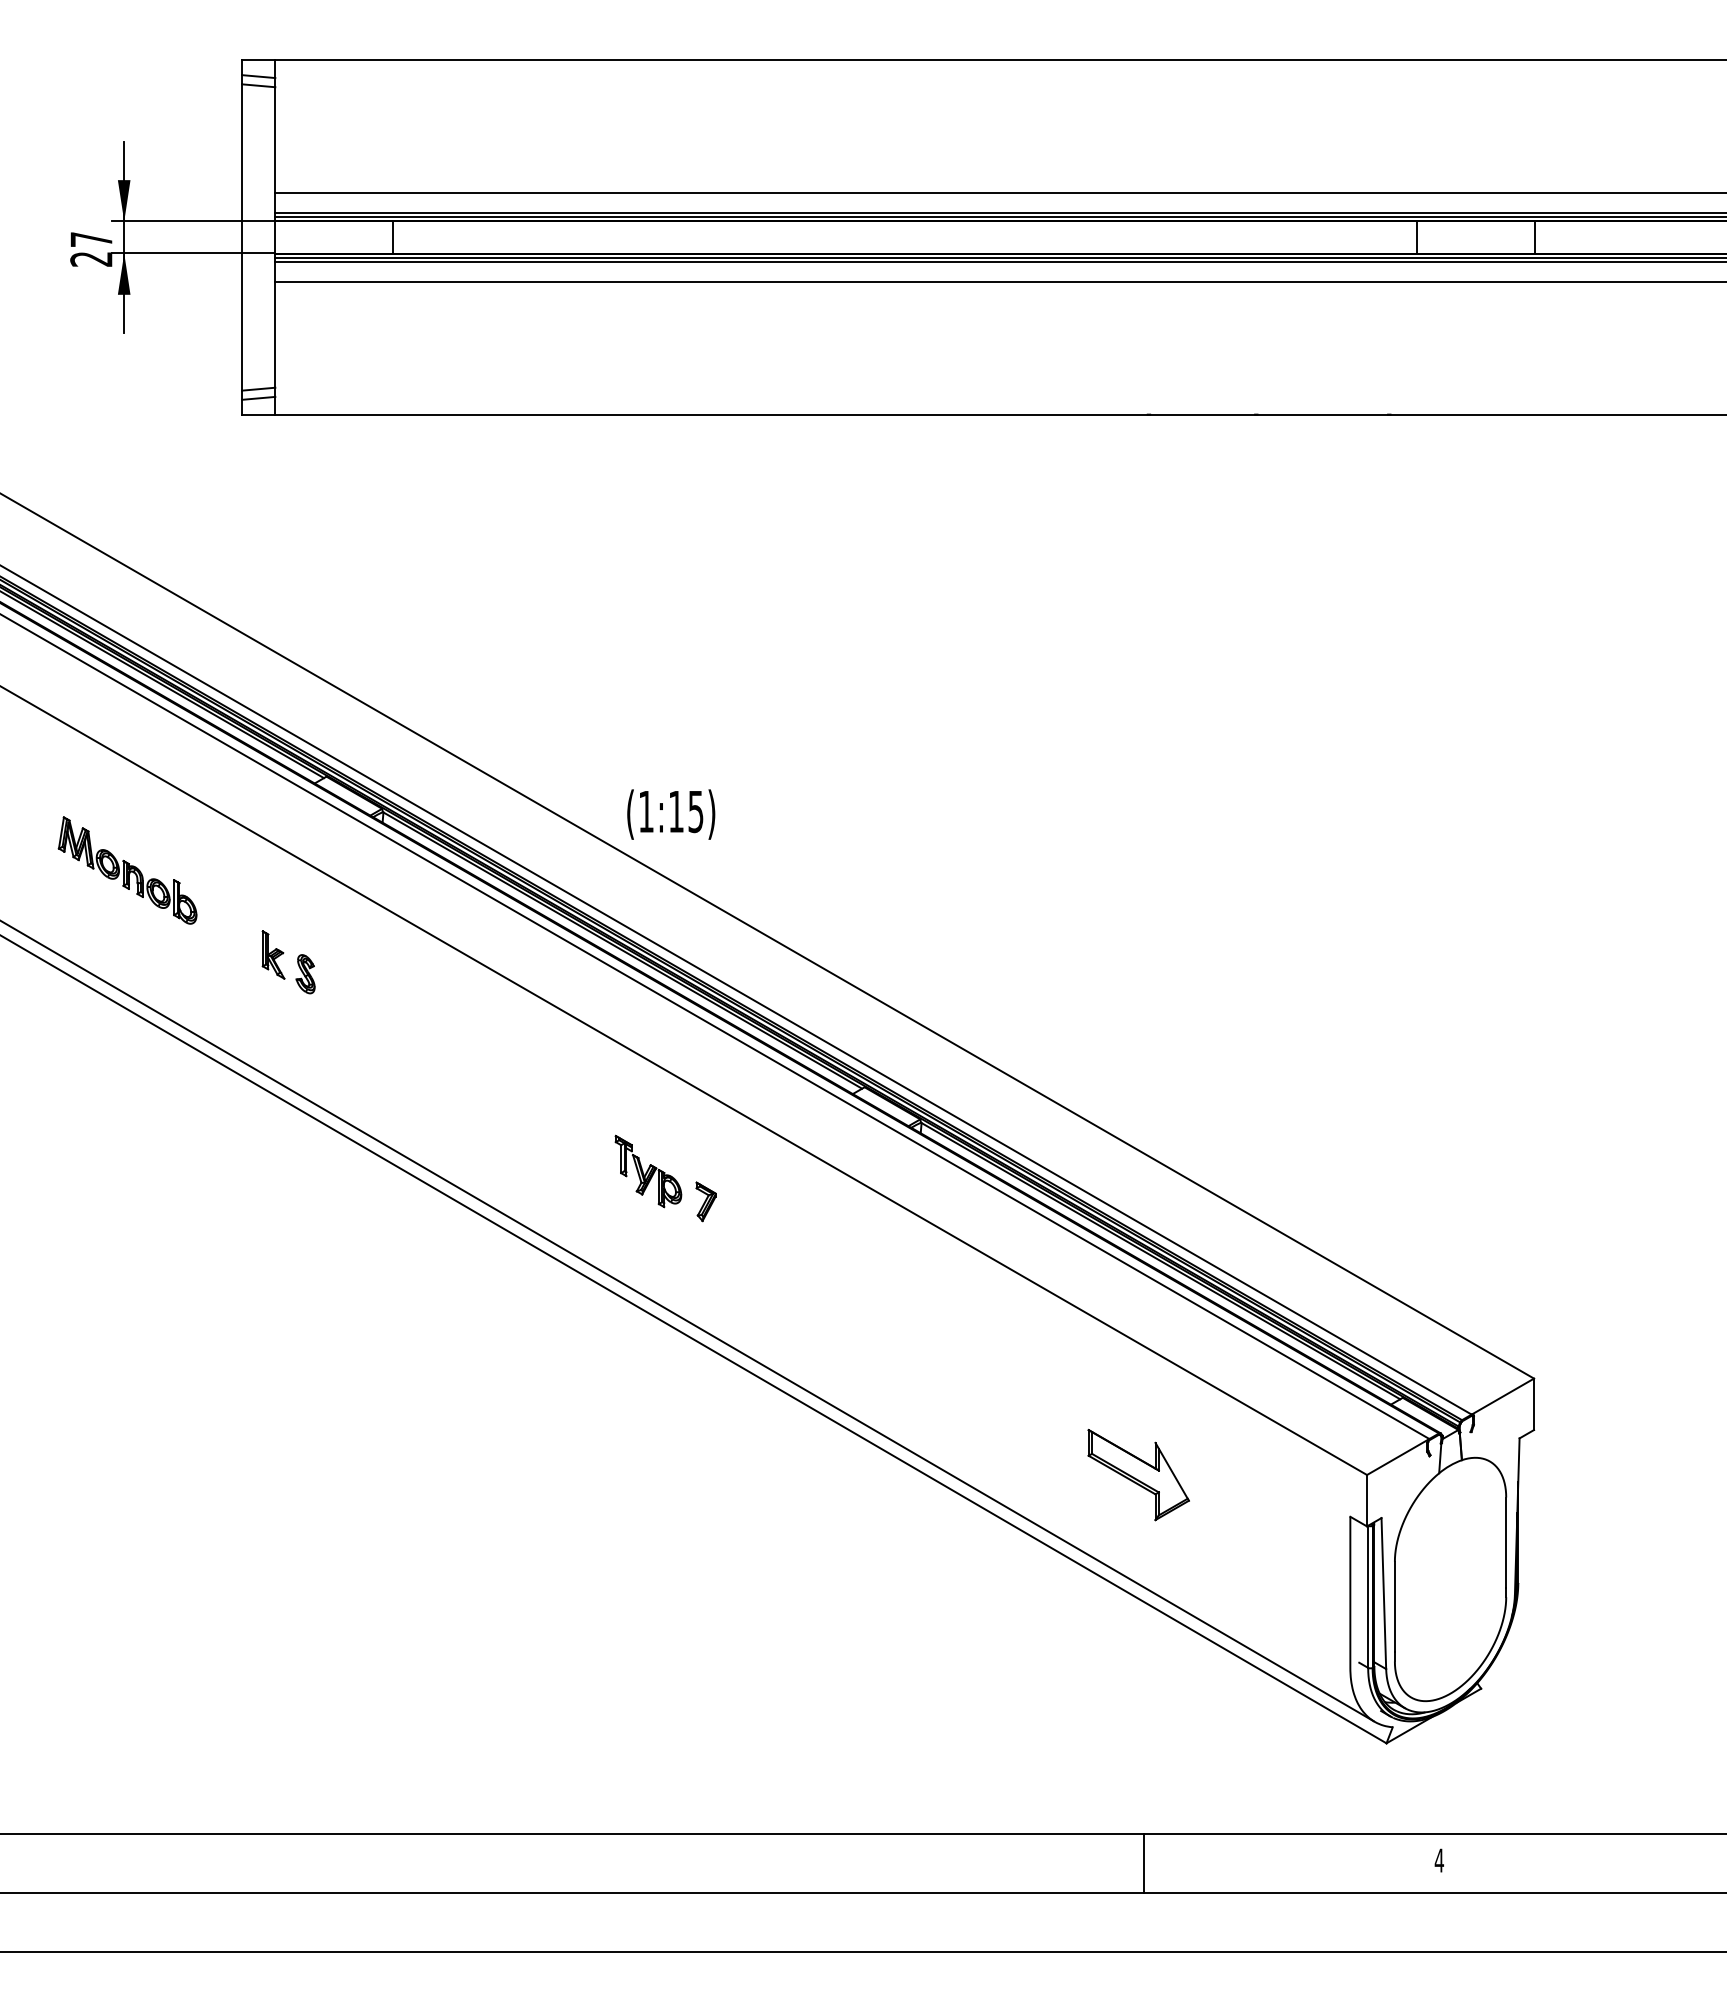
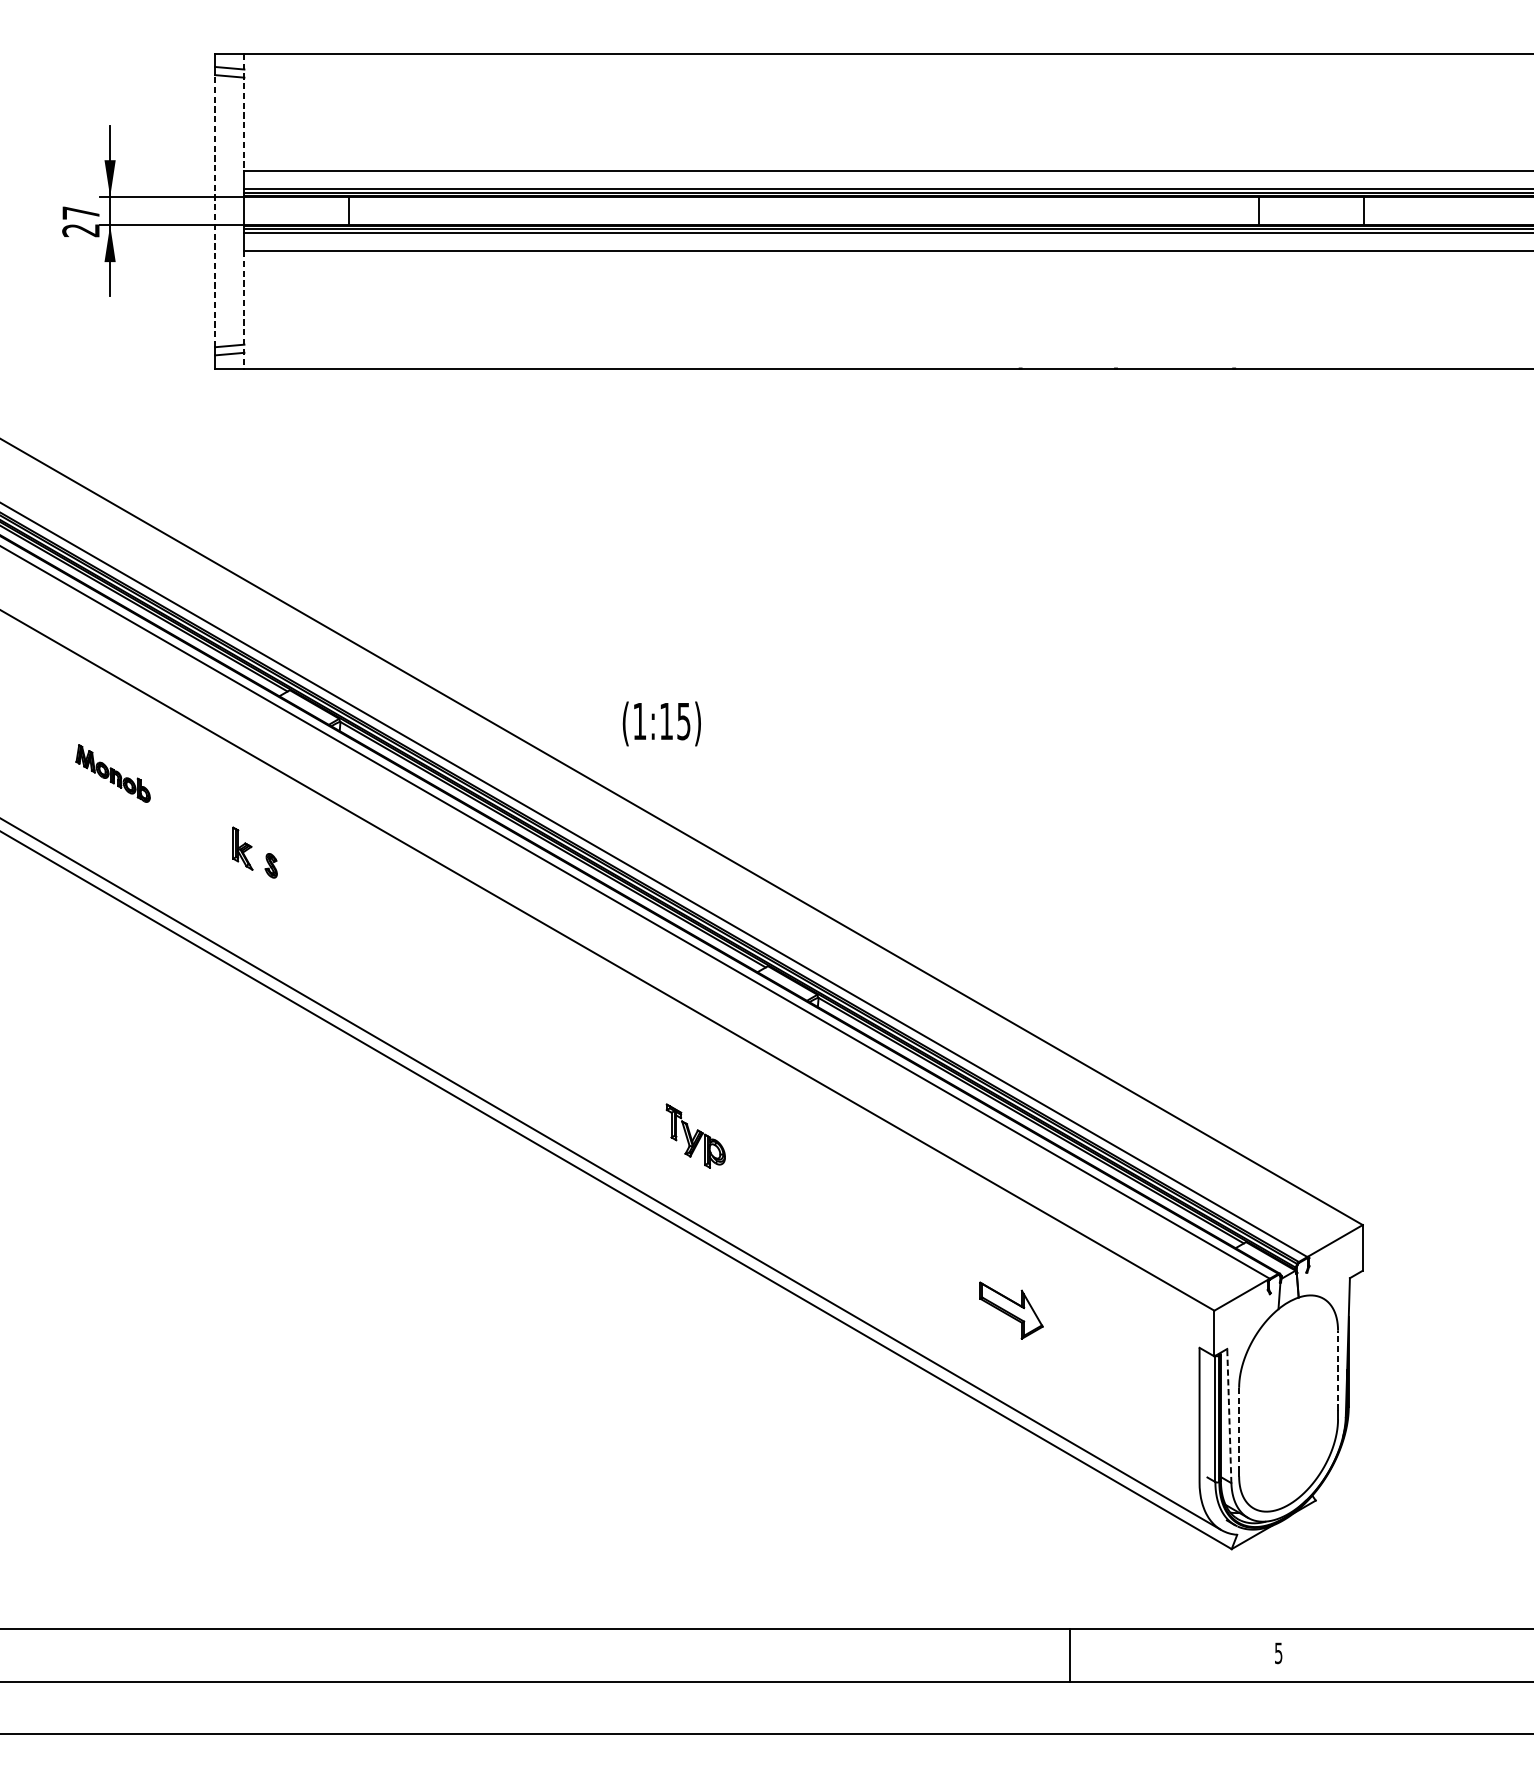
line: (275, 126) -> (244, 112), solid -> dashed
line: (242, 236) -> (215, 210), solid -> dashed
line: (275, 348) -> (244, 309), solid -> dashed
text: (671, 814) -> (662, 723), moved
part: (127, 870) -> (113, 773), size x0.6
part: (305, 974) -> (271, 866), size x0.7
part: (648, 1171) -> (695, 1136), moved
part: (705, 1201) -> (626, 1067), removed
part: (1138, 1474) -> (1011, 1310), size x0.7
line: (1506, 1542) -> (1338, 1370), solid -> dashed
line: (1383, 1593) -> (1229, 1415), solid -> dashed
line: (1394, 1607) -> (1238, 1428), solid -> dashed
text: (1439, 1860) -> (1278, 1653), 4 -> 5
line: (1143, 1862) -> (1069, 1655), moved

